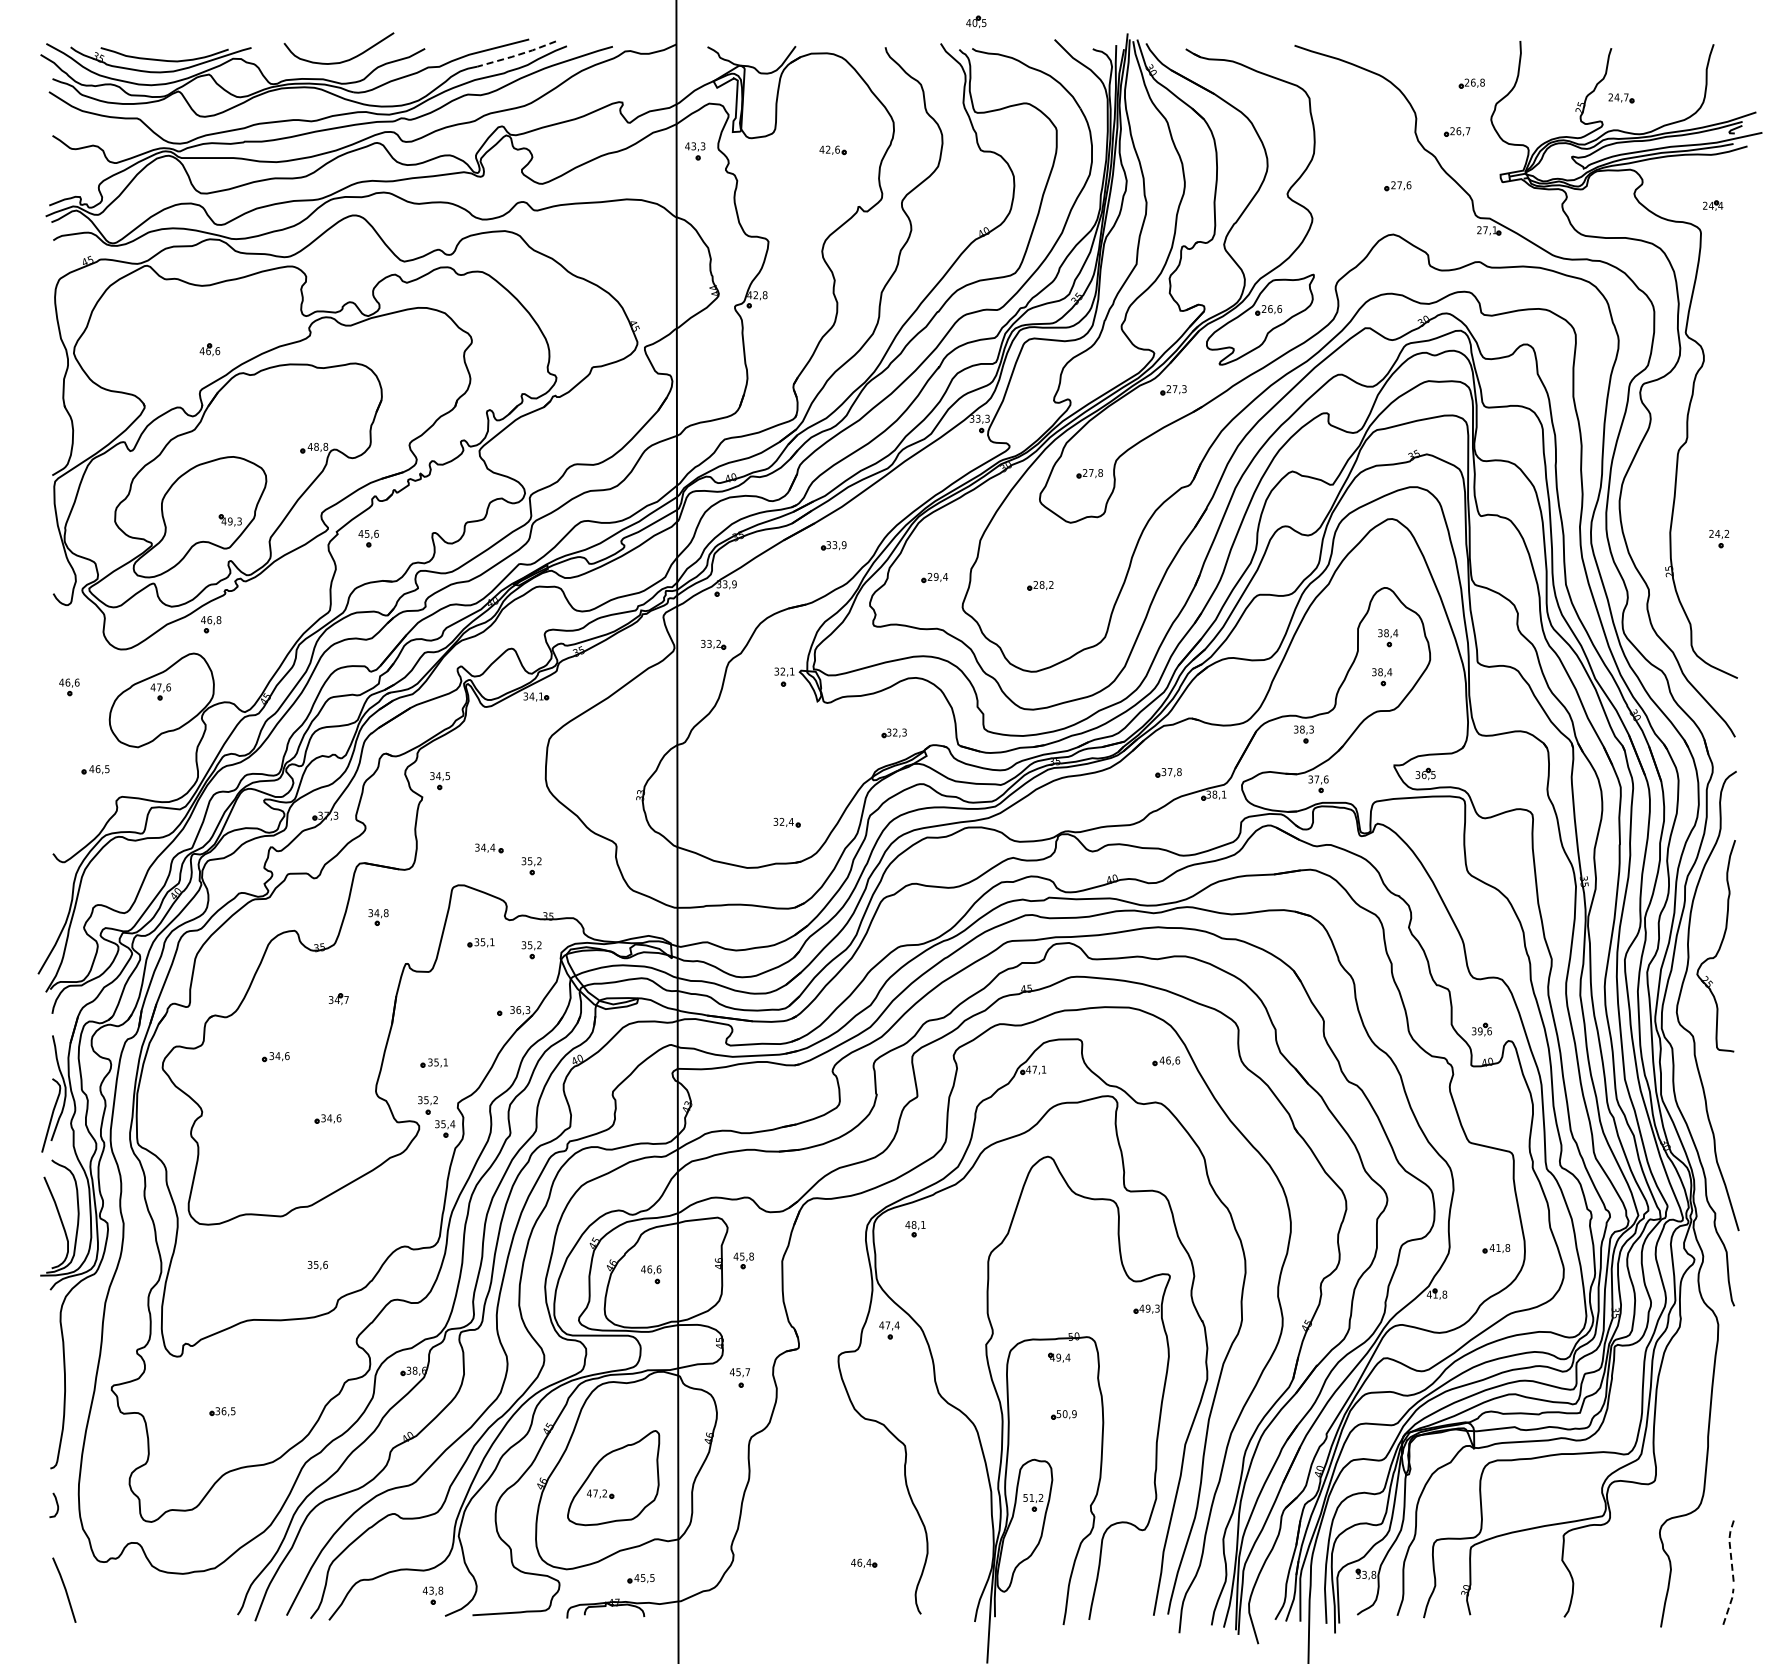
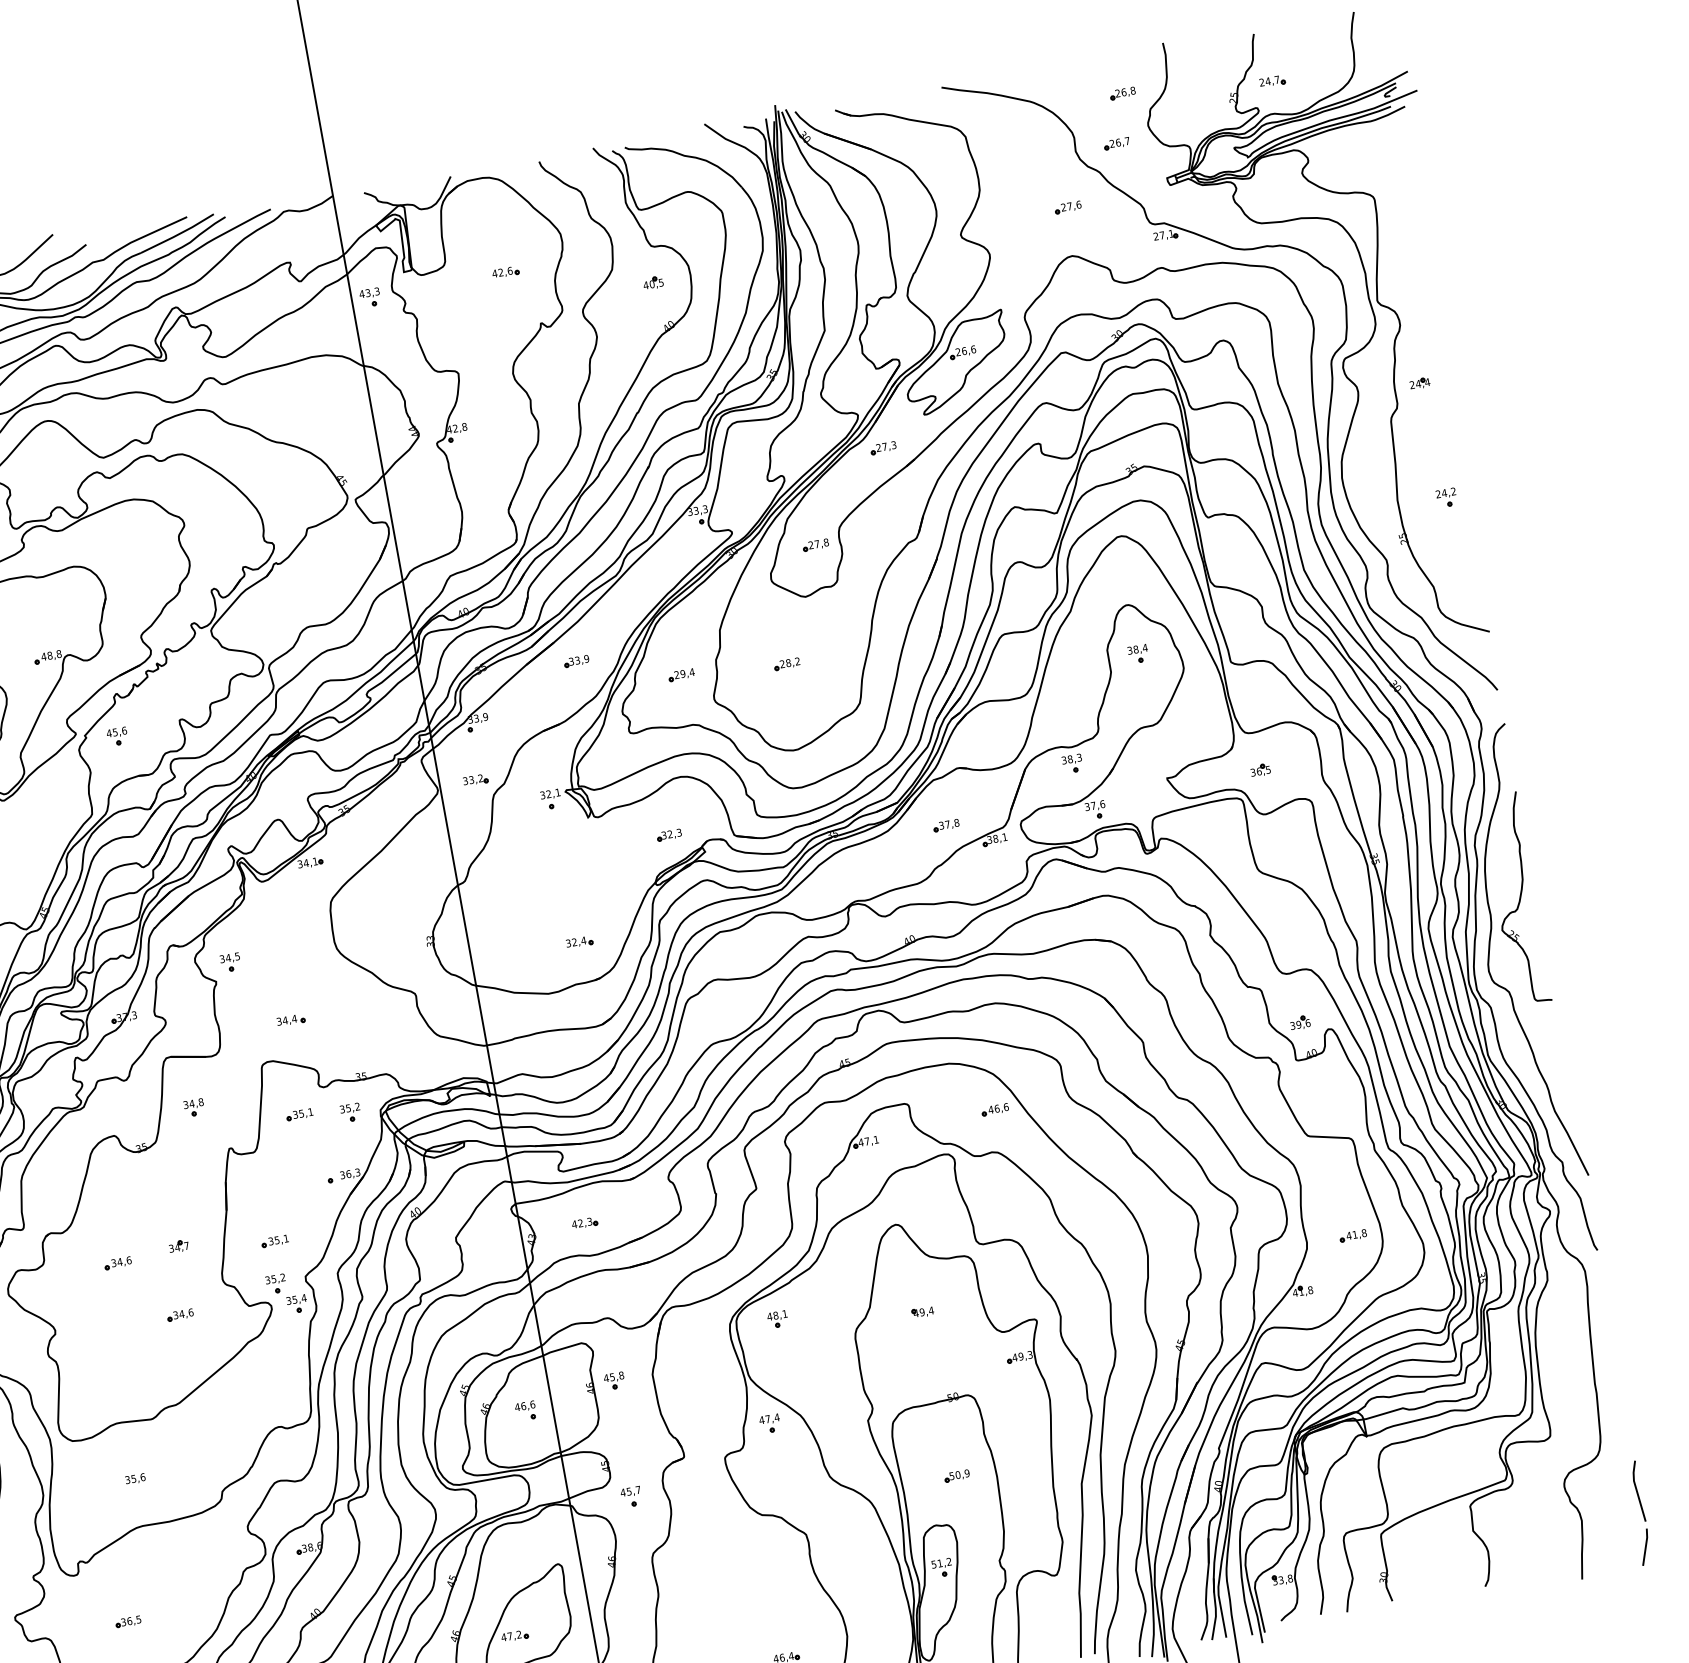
part: (976, 21) -> (653, 282), moved
line: (517, 55) -> (178, 234), dashed -> solid
part: (1713, 205) -> (1420, 383), moved
part: (1382, 677) -> (1139, 693), removed
part: (1425, 773) -> (1260, 769), moved
part: (531, 866) -> (335, 1030), removed
part: (338, 999) -> (178, 1246), moved
part: (742, 1099) -> (584, 1222), added
text: (317, 1265) -> (135, 1479), moved
part: (1059, 1357) -> (922, 1312), moved
line: (1730, 1548) -> (1636, 1489), dashed -> solid
line: (1729, 1606) -> (1645, 1546), dashed -> solid

